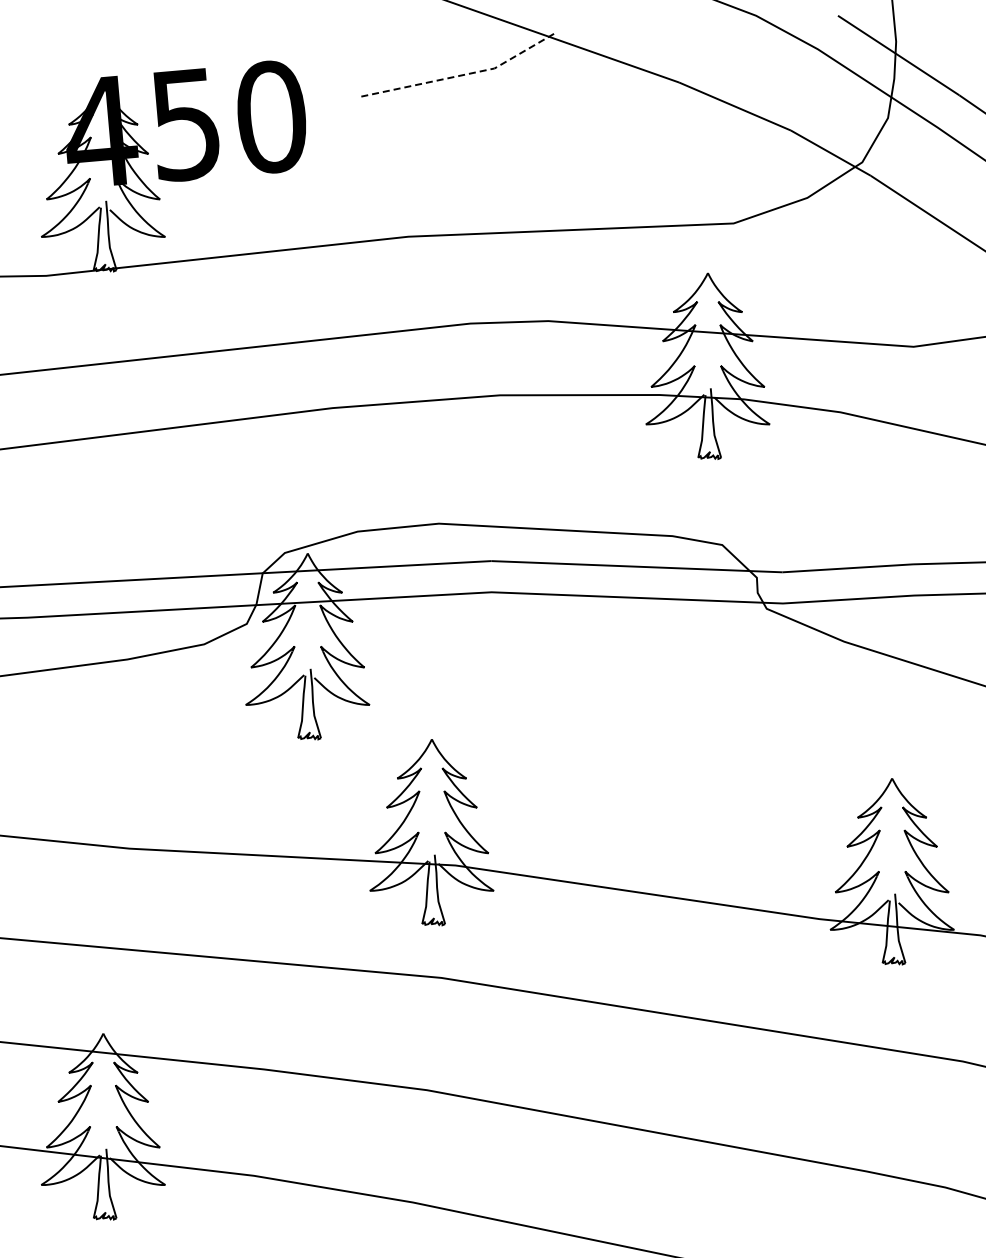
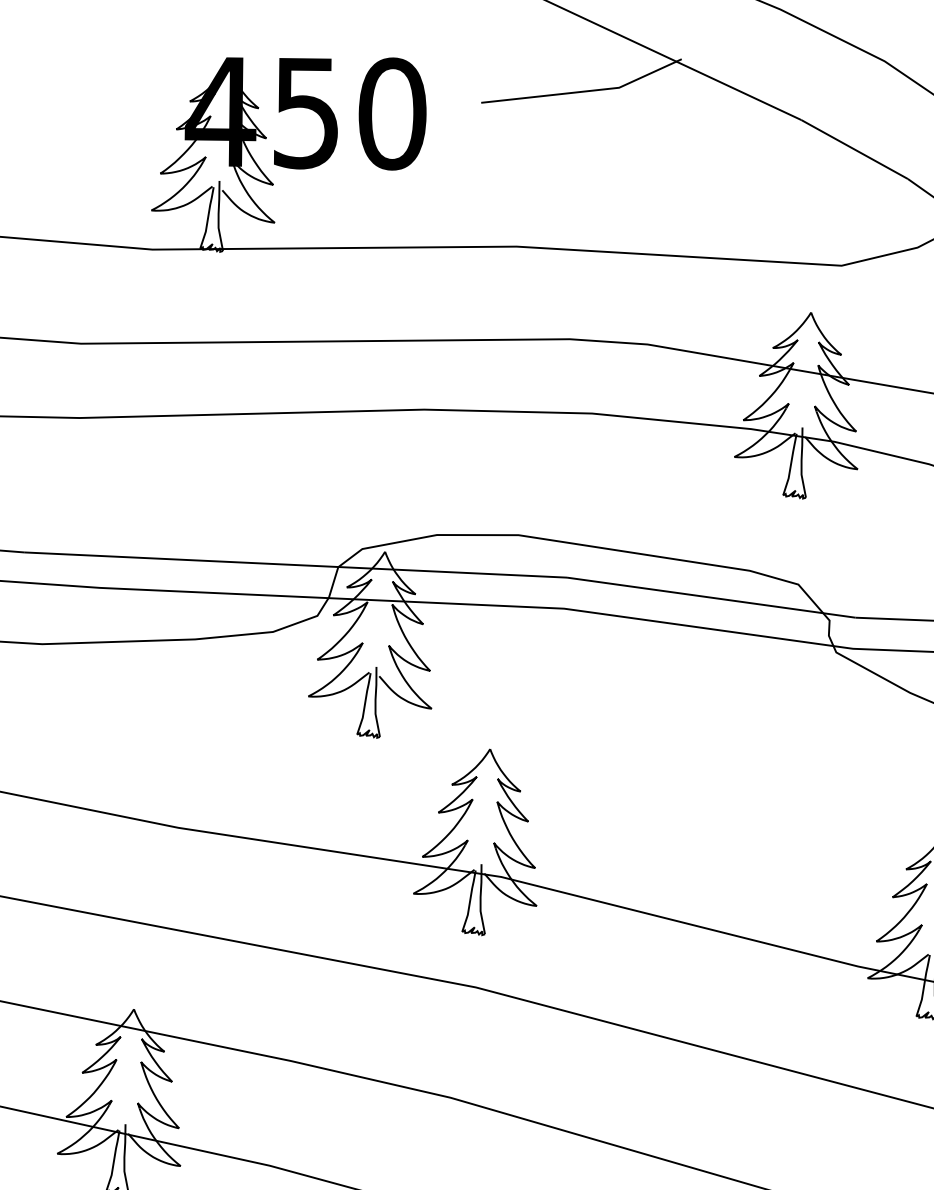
line: (460, 75) -> (584, 91), dashed -> solid

